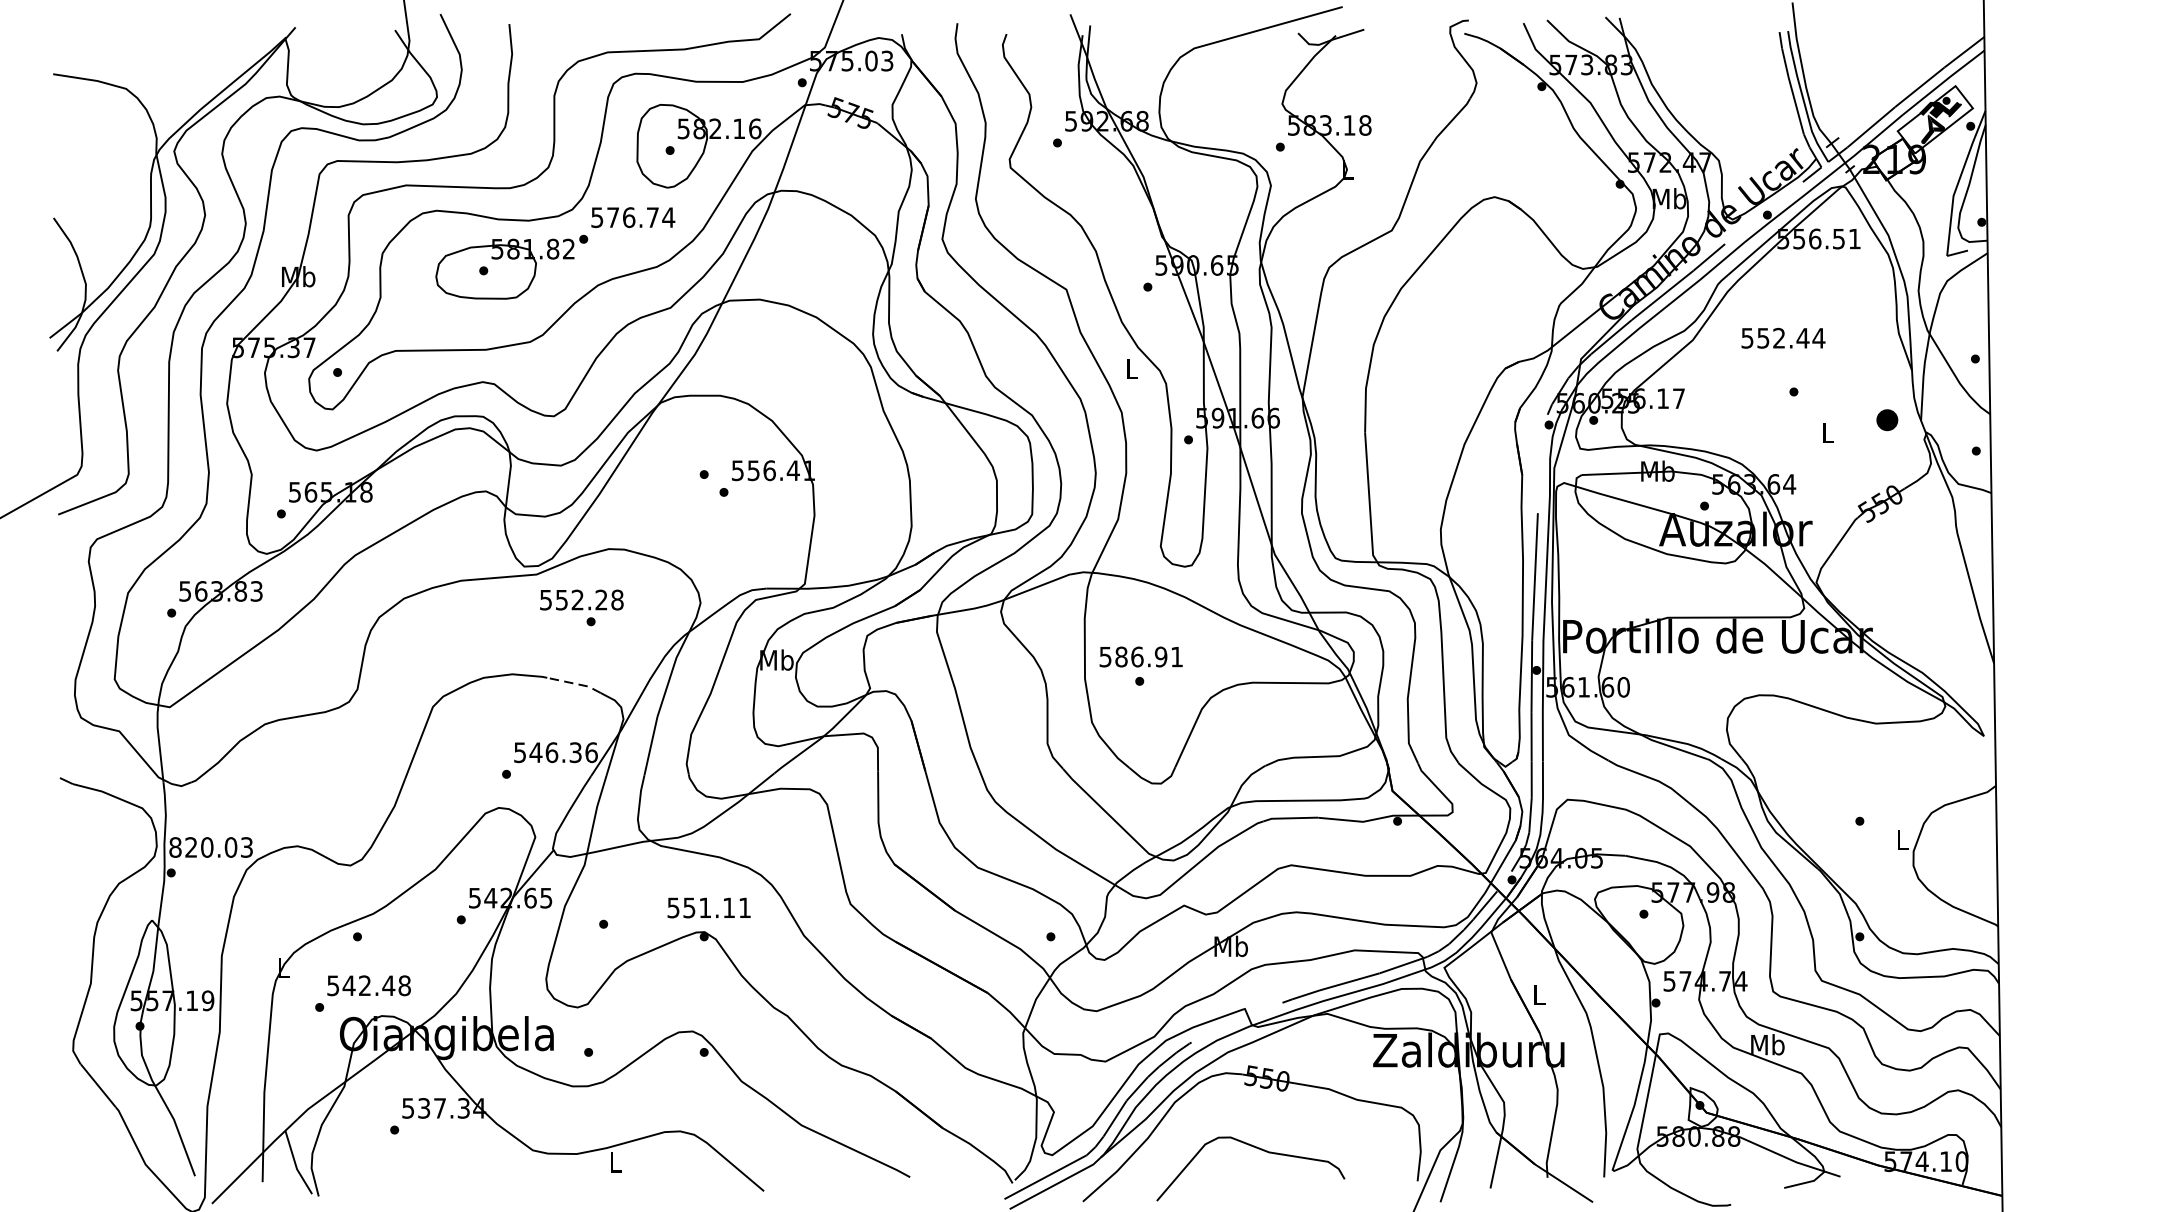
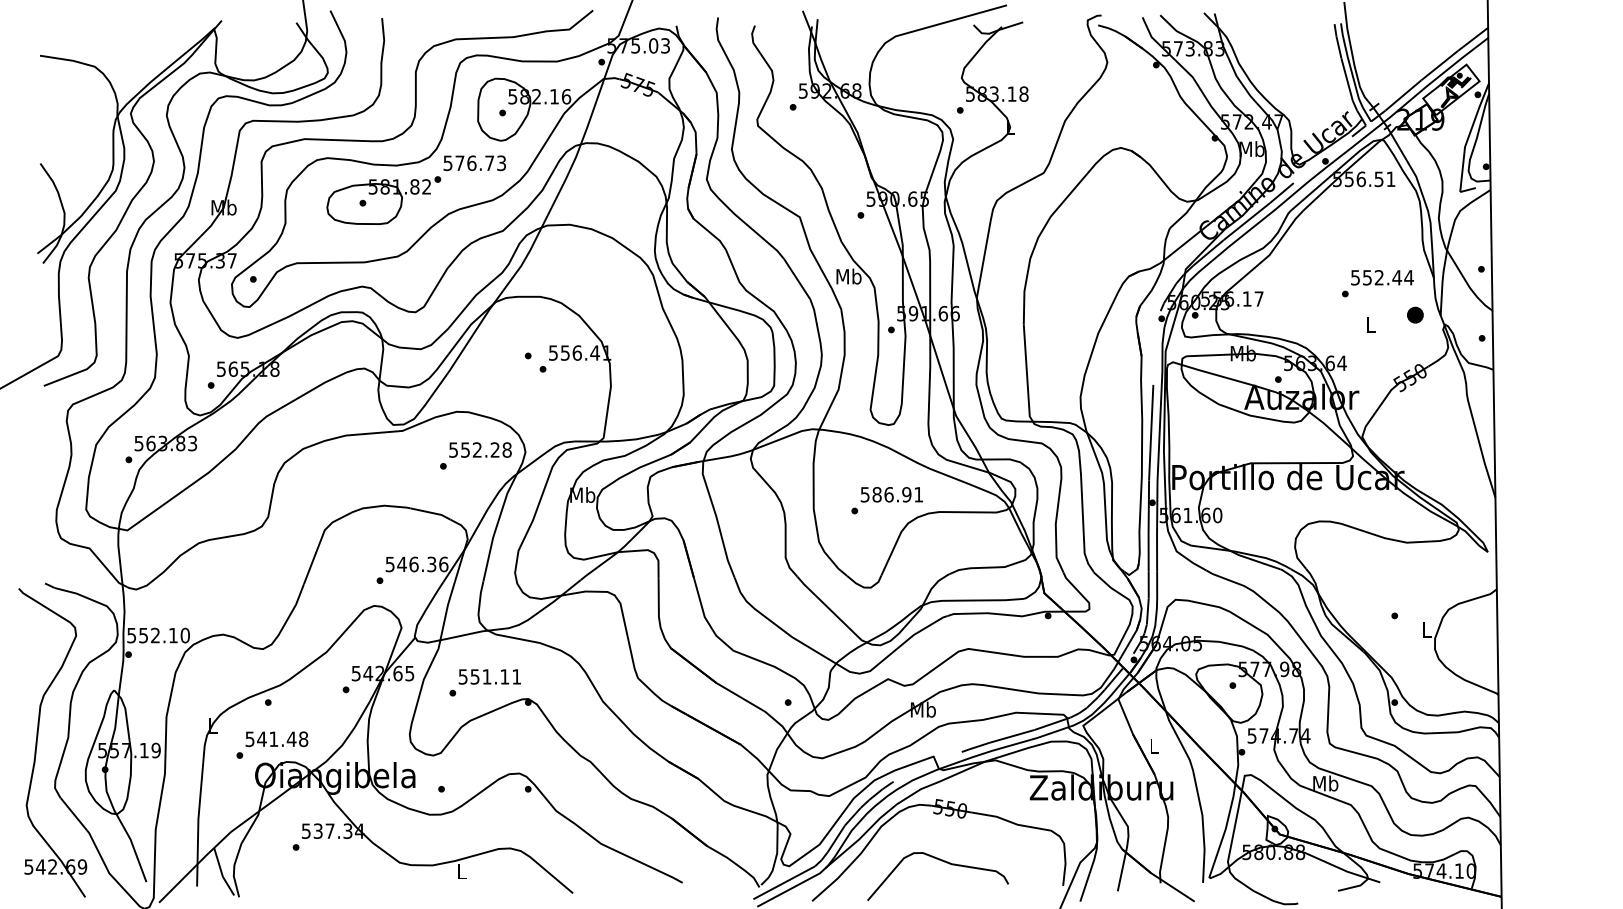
text: (668, 217) -> (501, 163), 576.74 -> 576.73
text: (1783, 337) -> (1382, 277), moved
text: (1131, 368) -> (848, 276), L -> Mb
text: (581, 599) -> (480, 449), moved
text: (1140, 656) -> (891, 494), moved
line: (575, 683) -> (431, 512), dashed -> solid
text: (211, 847) -> (158, 635), 820.03 -> 552.10
text: (708, 907) -> (489, 676), moved
text: (364, 984) -> (273, 738), 542.48 -> 541.48
part: (49, 990) -> (37, 742), added

